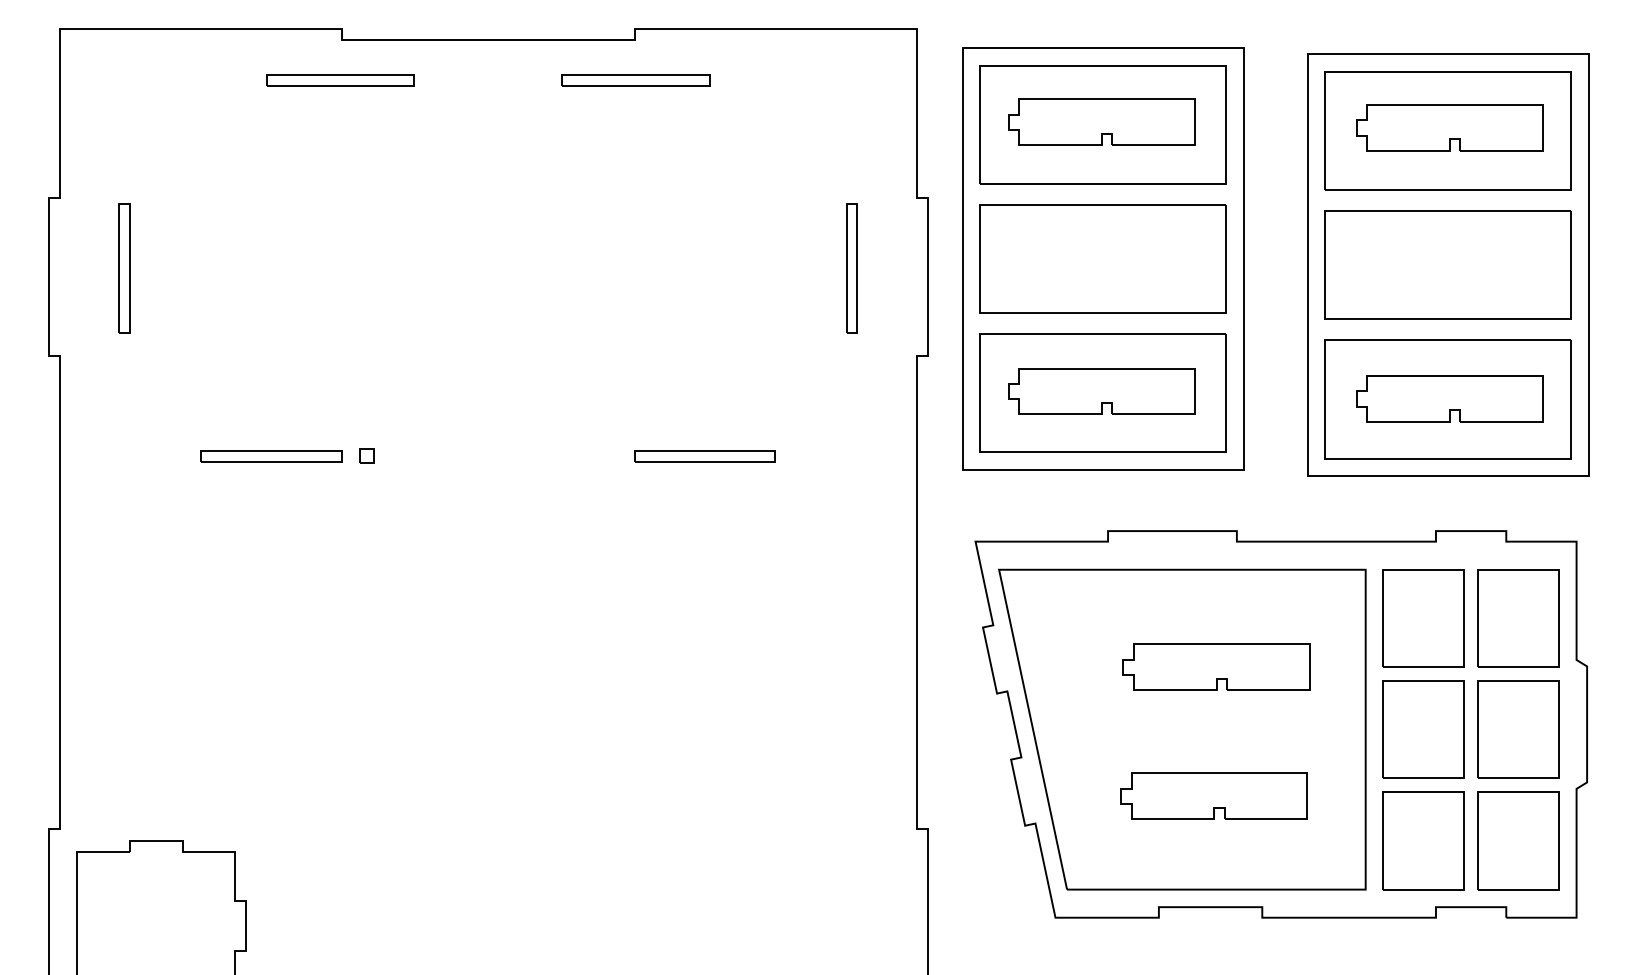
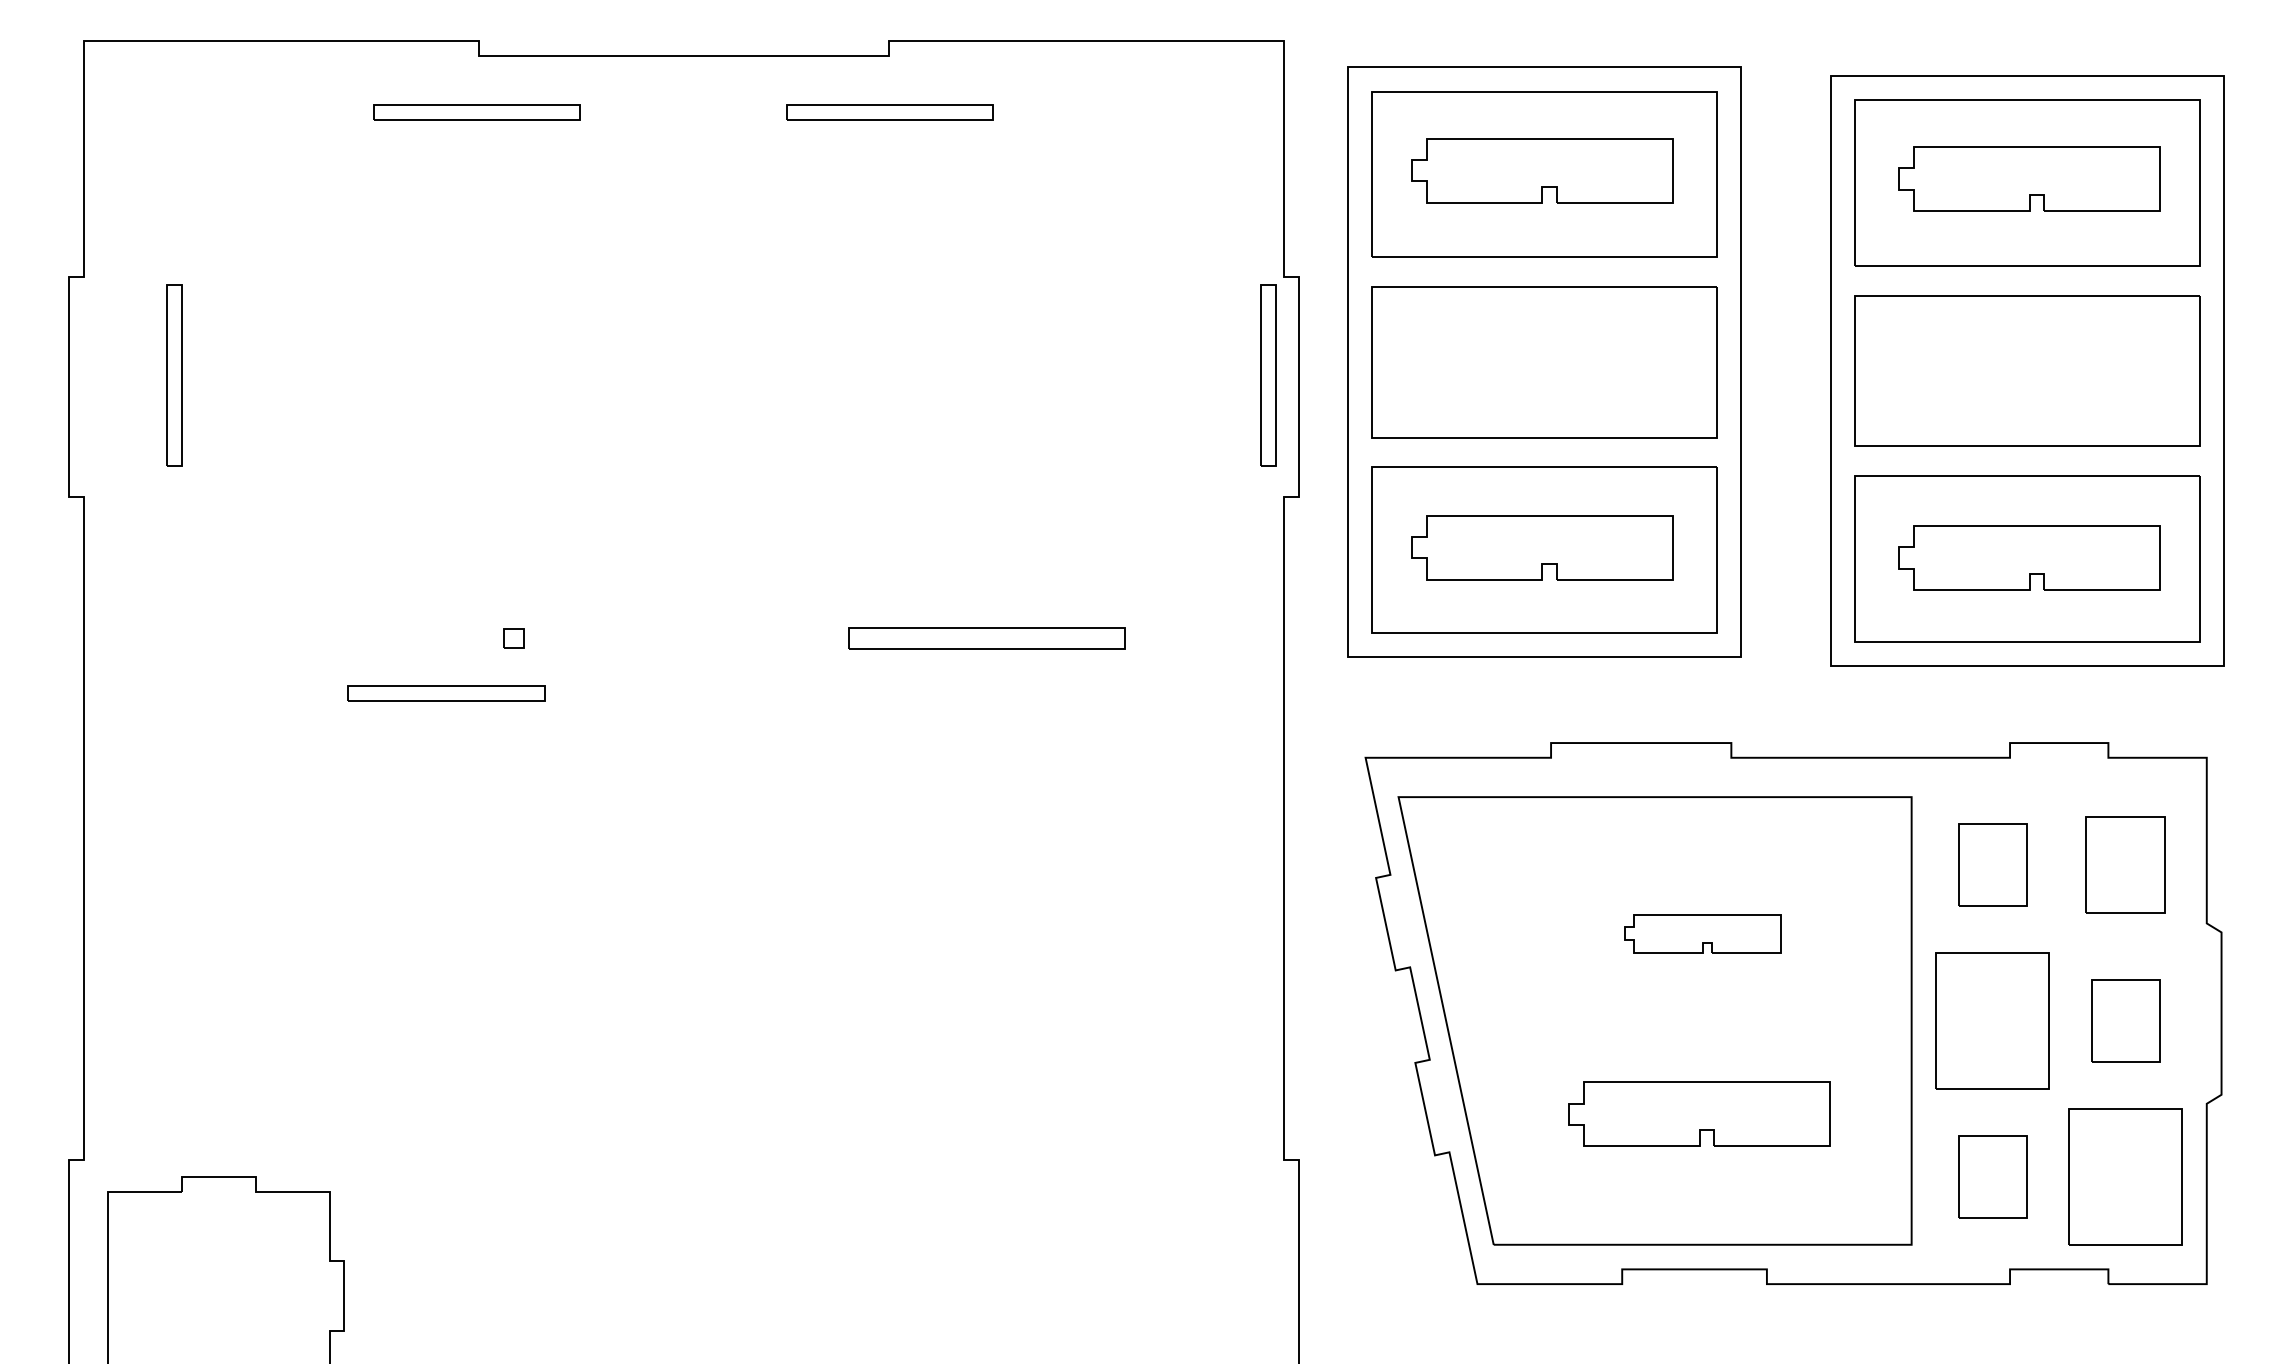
part: (851, 268) -> (1268, 375), moved
part: (271, 456) -> (446, 693), moved
part: (704, 456) -> (986, 638), size x1.4
part: (1423, 617) -> (1992, 864), size x0.6
part: (1518, 617) -> (2125, 864), size x0.7
part: (1216, 667) -> (1702, 933), size x0.6
part: (1518, 729) -> (2125, 1020), size x0.6
part: (1423, 840) -> (1992, 1176), size x0.6

